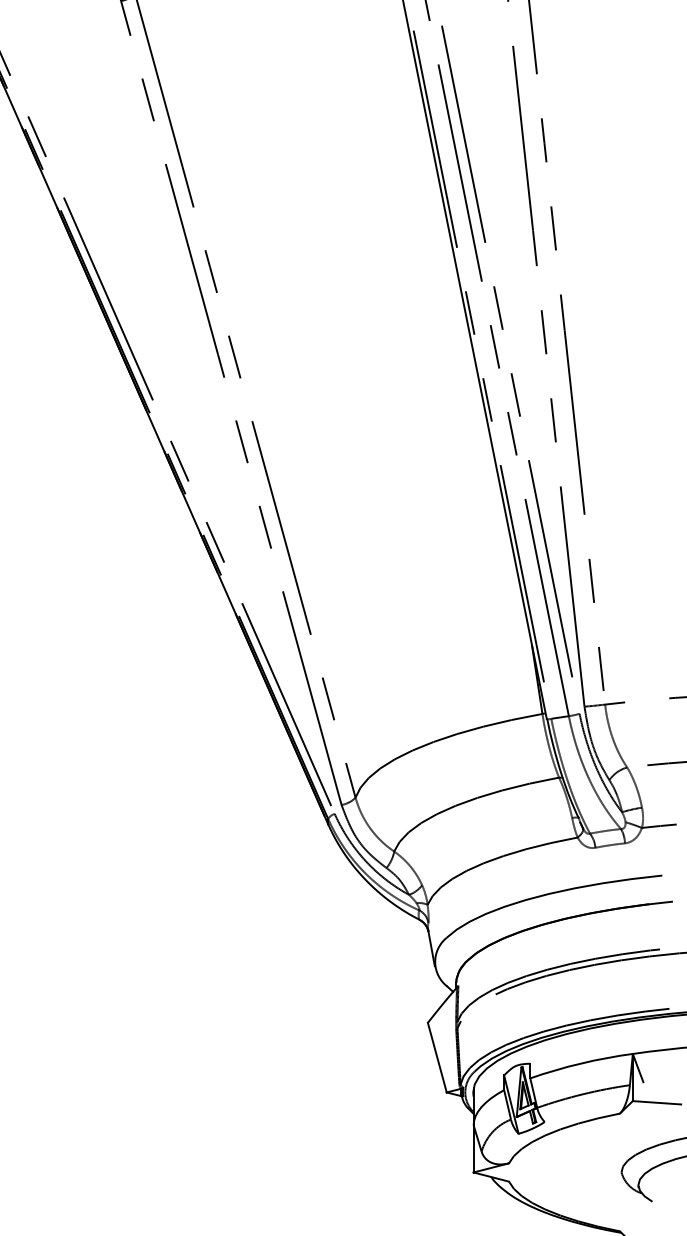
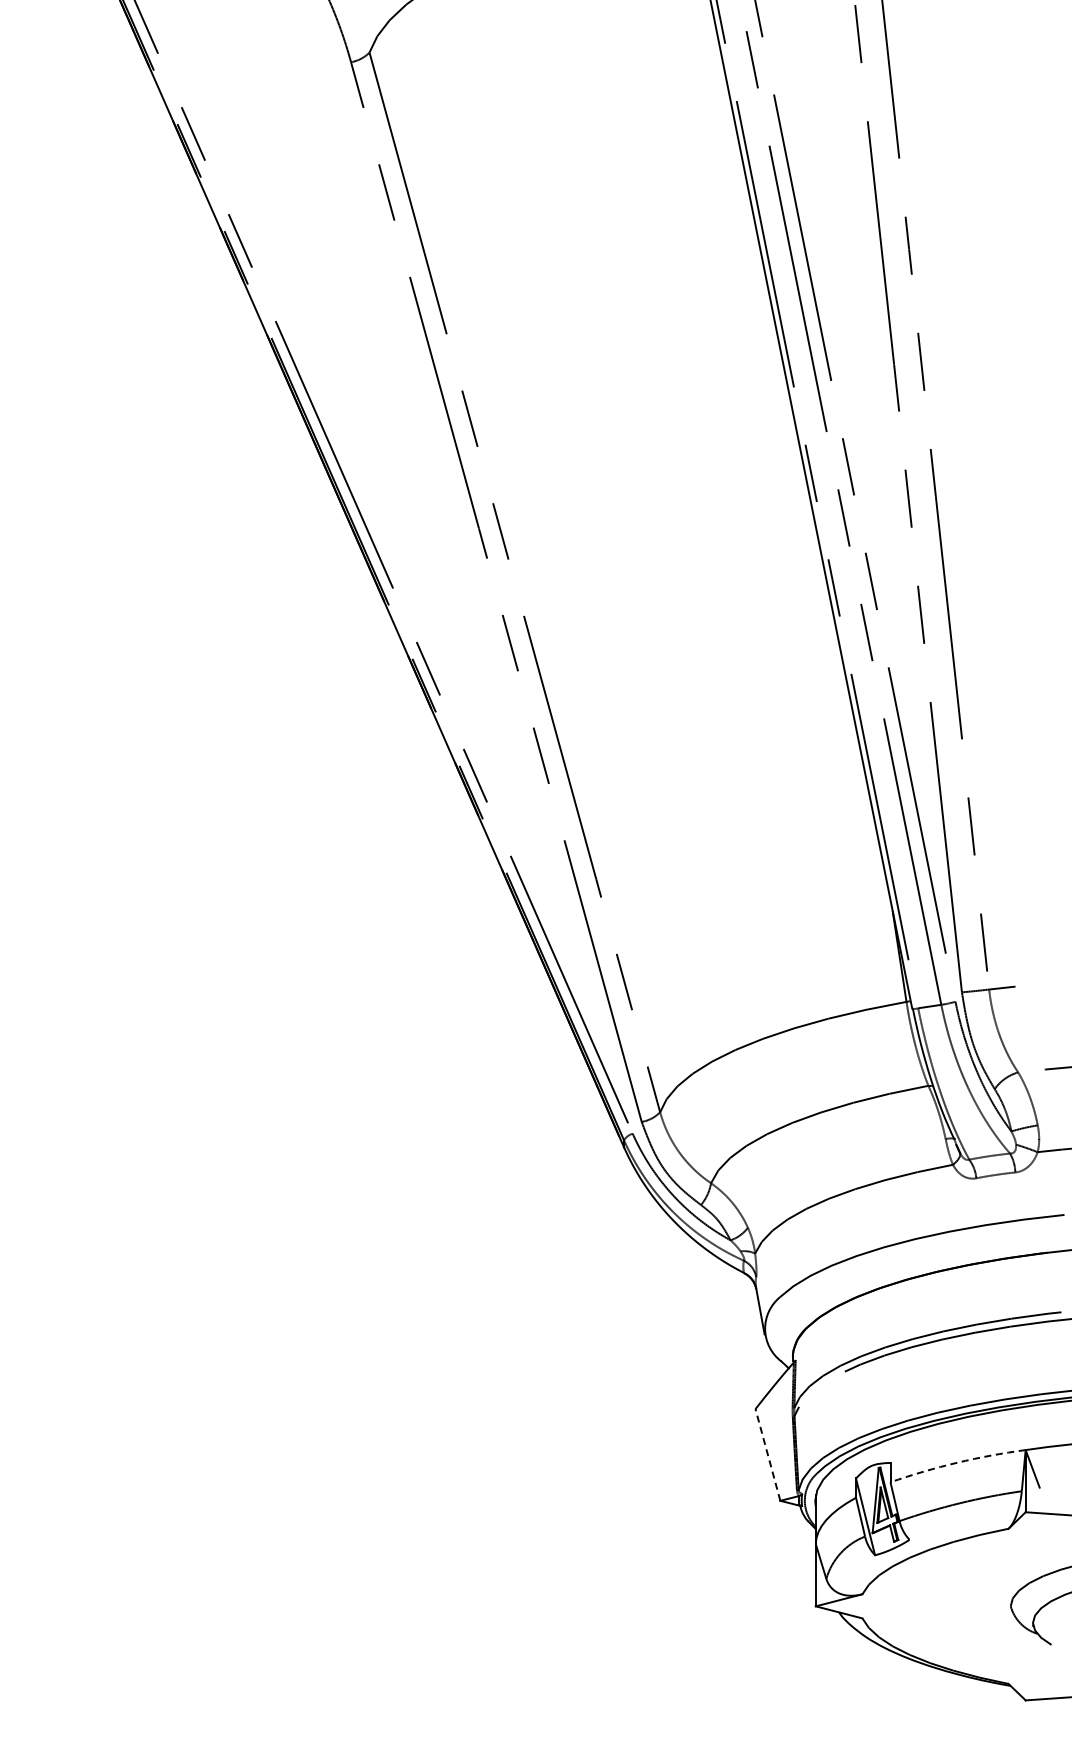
line: (436, 1057) -> (767, 1454), solid -> dashed
arc: (581, 1063) -> (957, 1462), solid -> dashed

